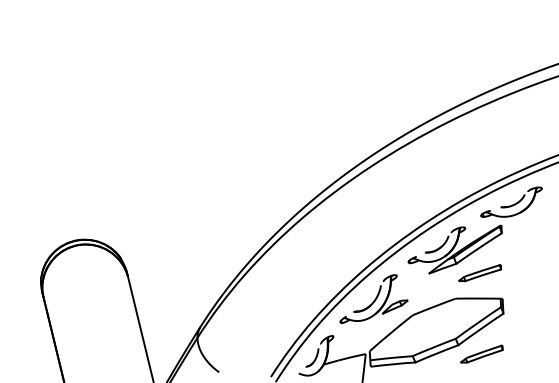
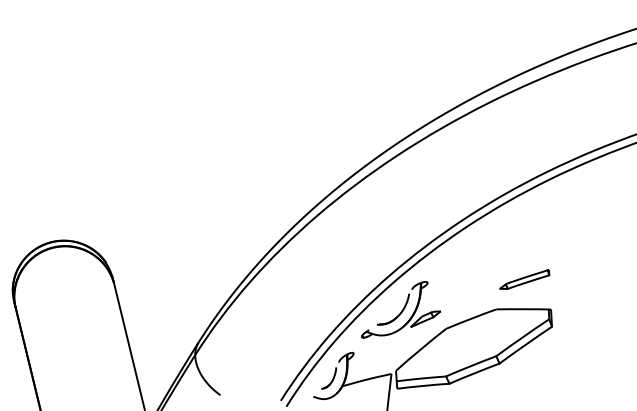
part: (478, 237) -> (522, 238), removed
part: (481, 353) -> (526, 373), removed

